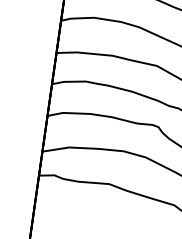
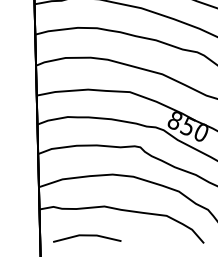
line: (85, 213) -> (87, 236), added

